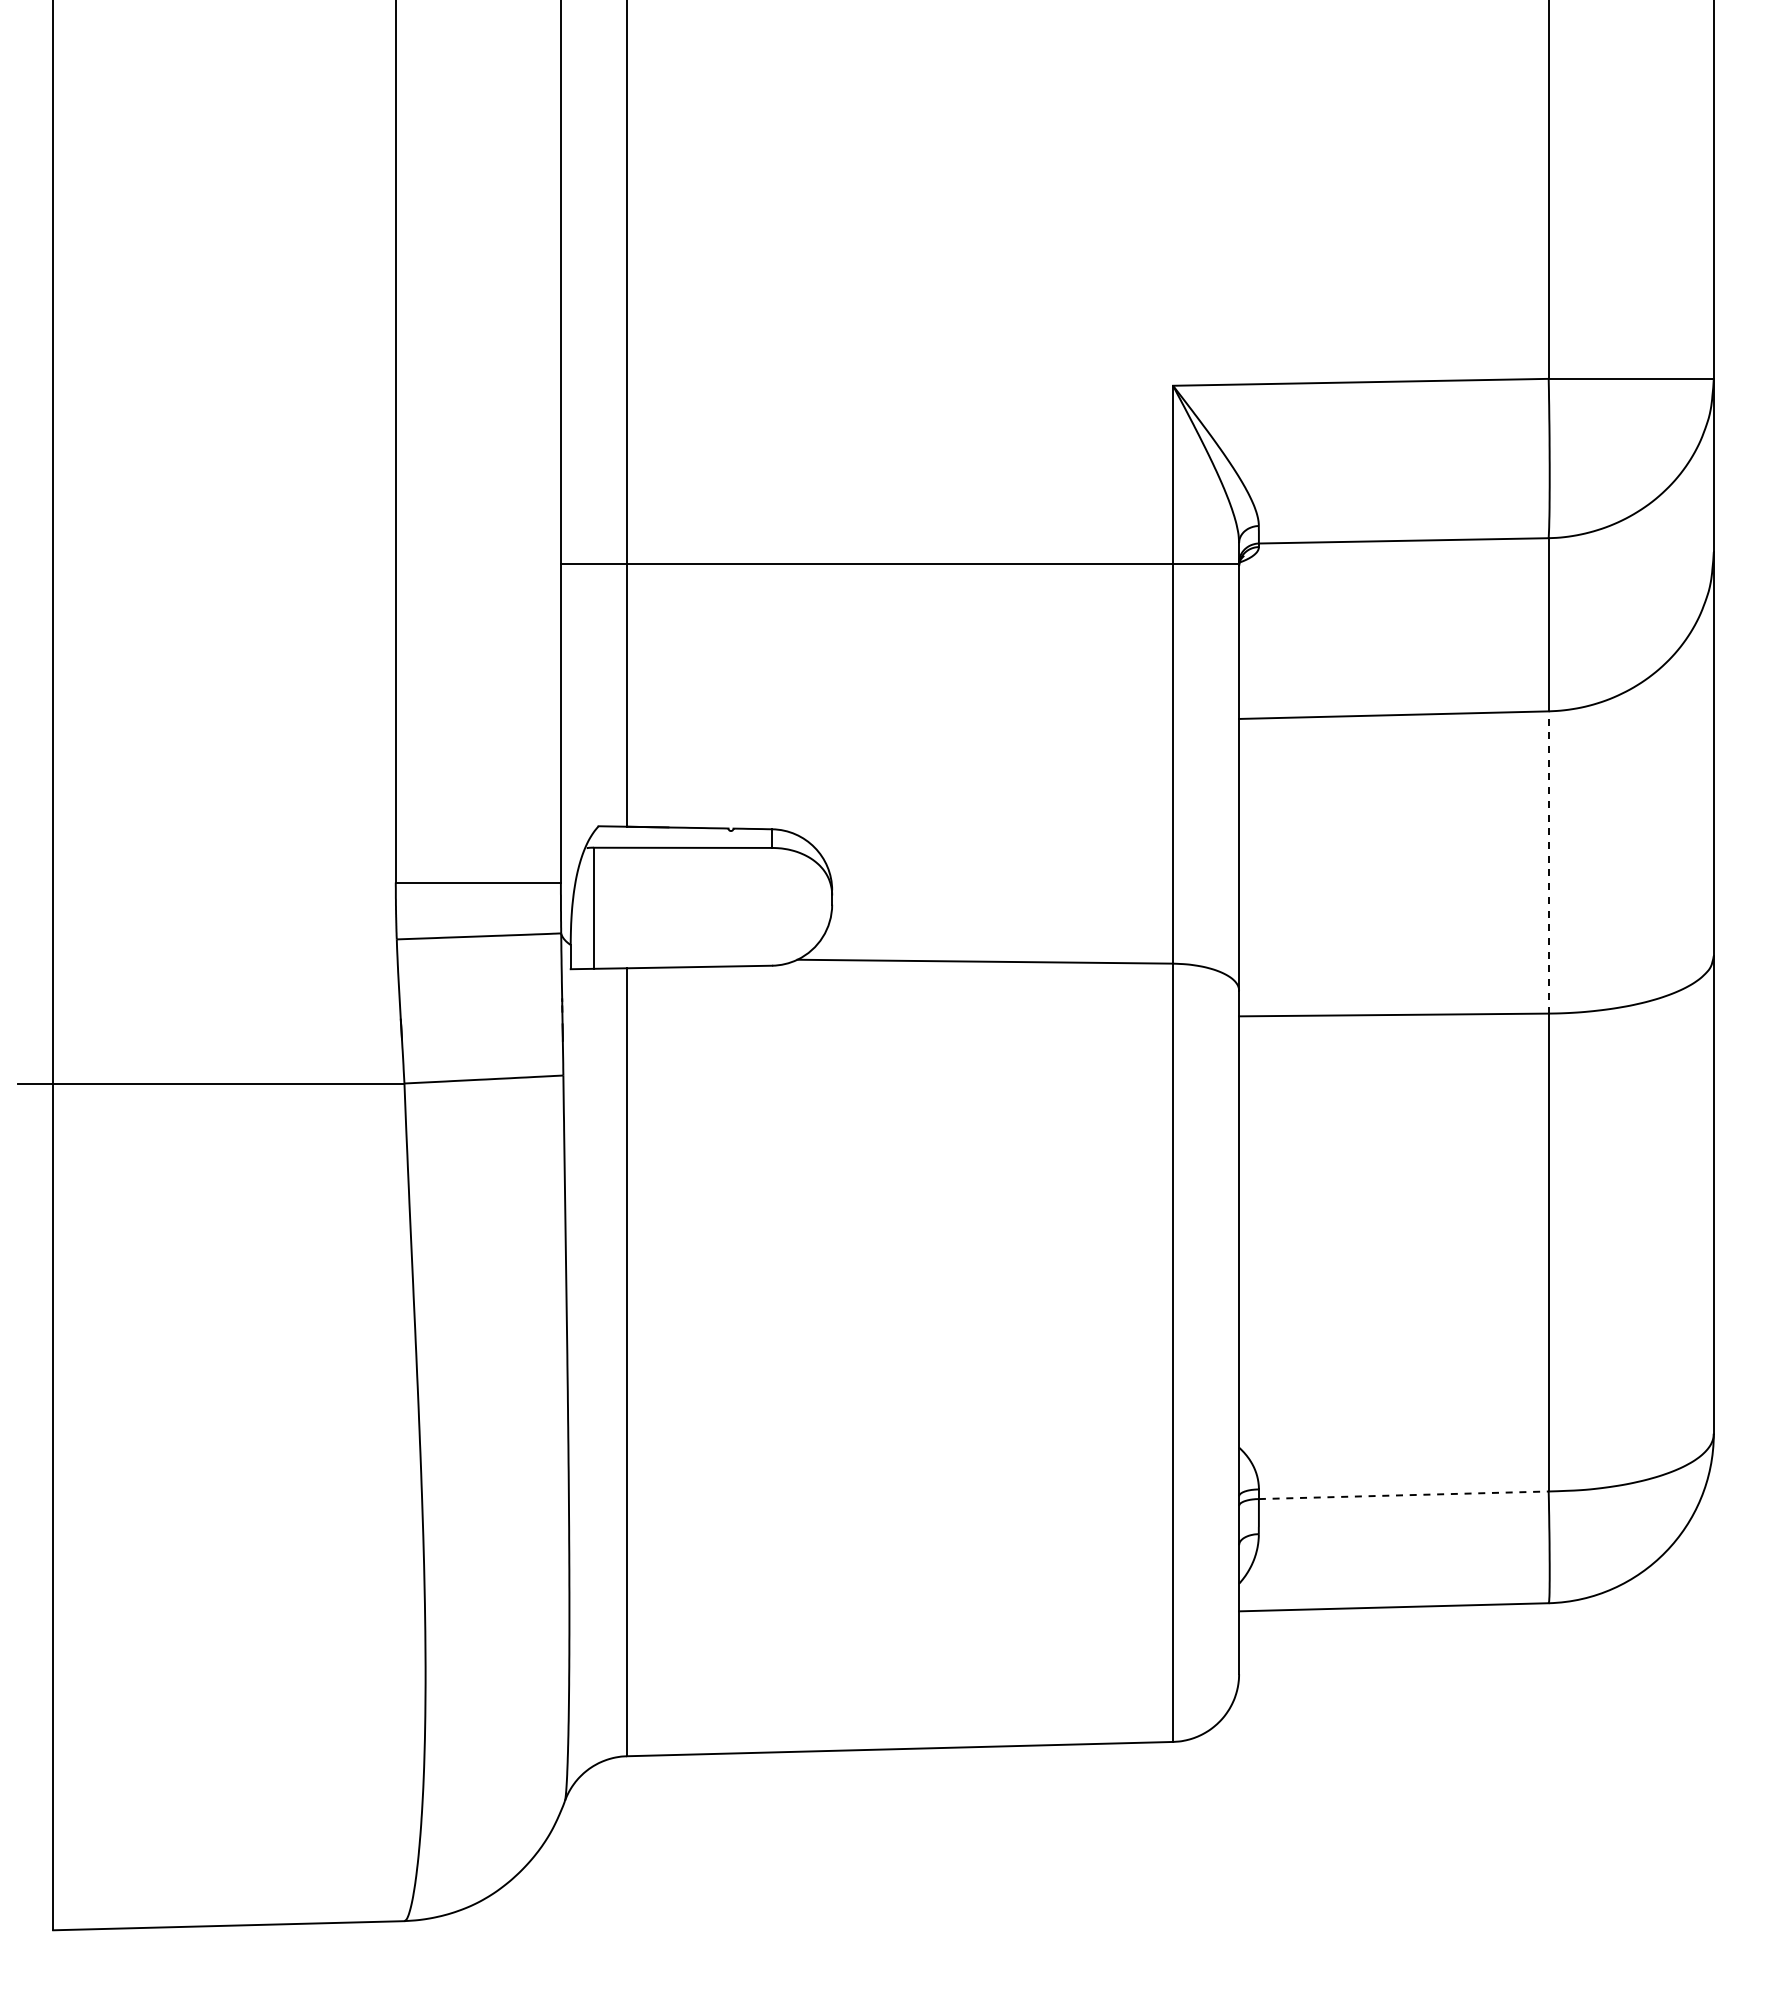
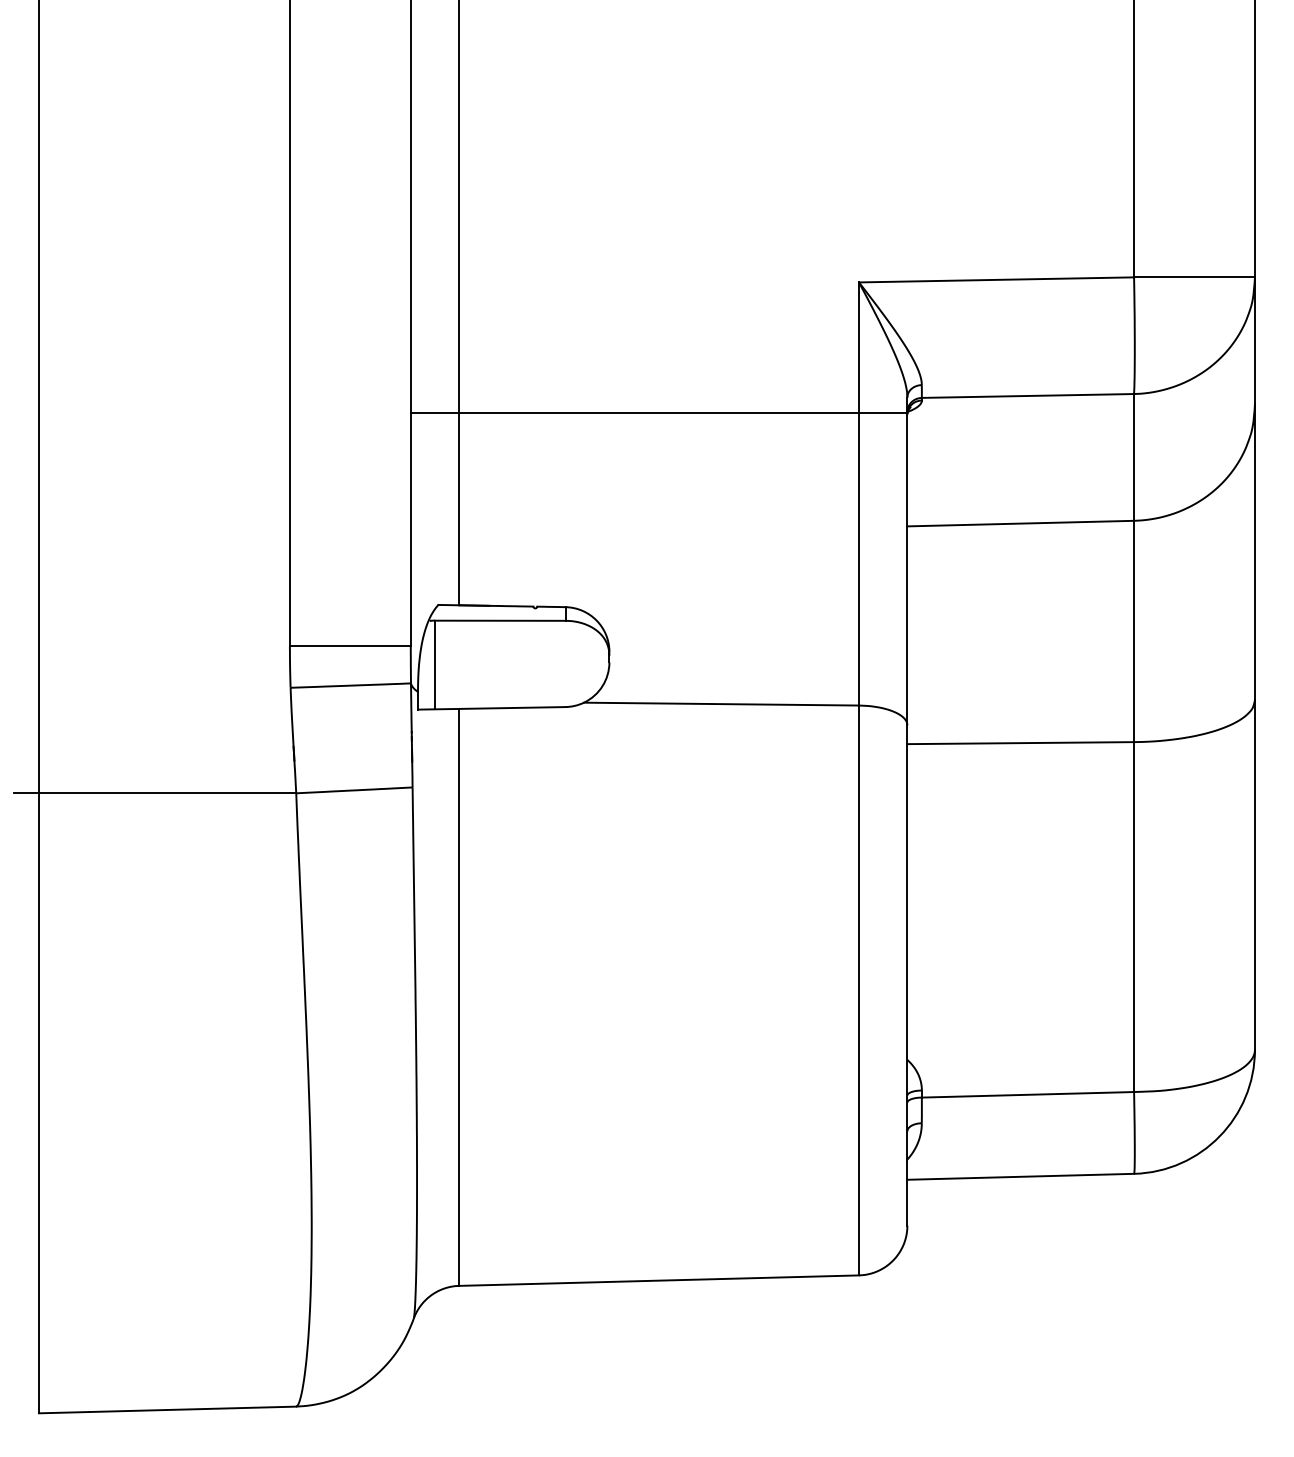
line: (1548, 861) -> (1133, 630), dashed -> solid
line: (1403, 1495) -> (1027, 1094), dashed -> solid

